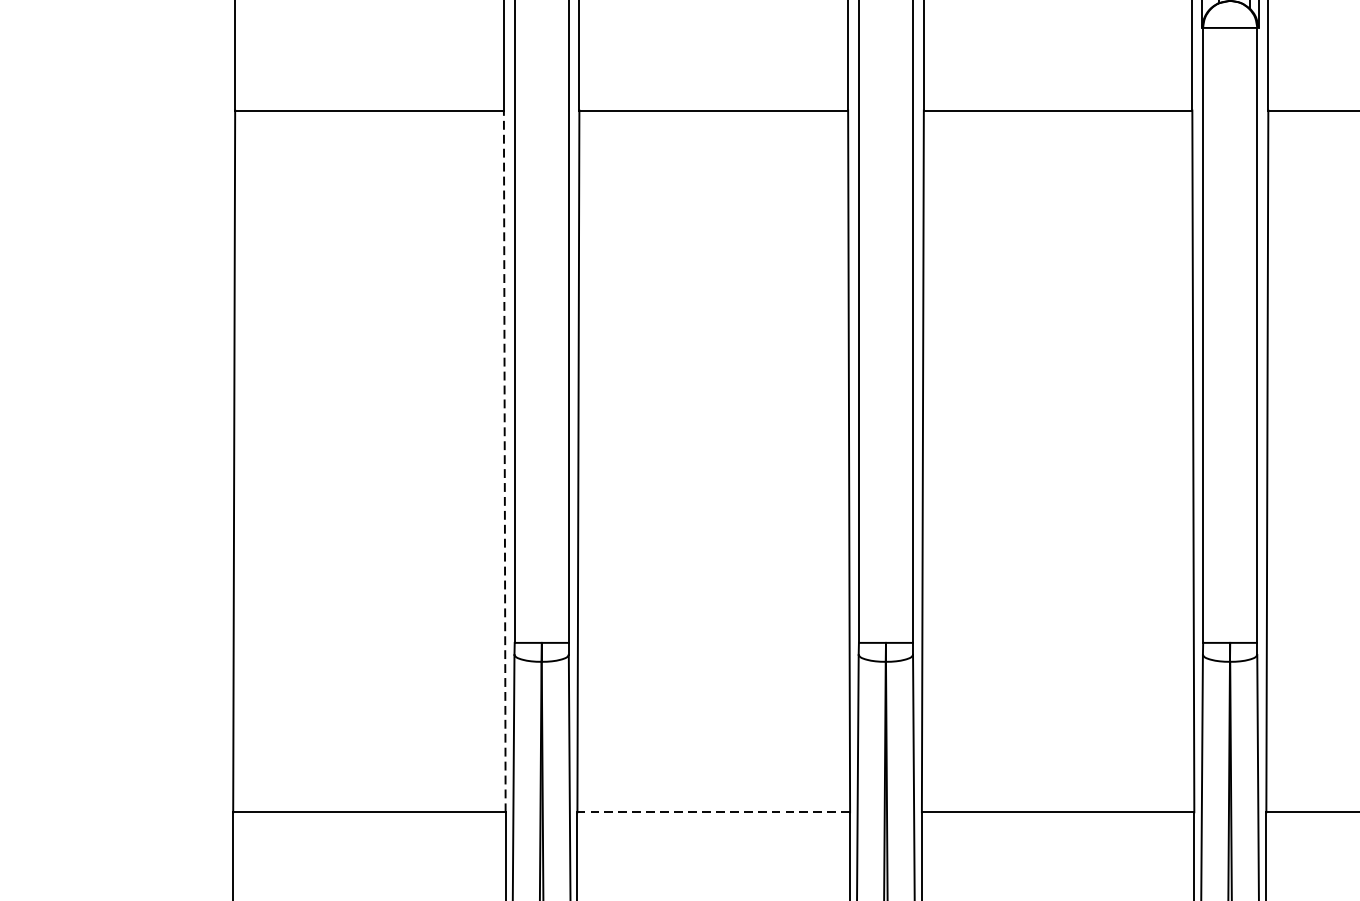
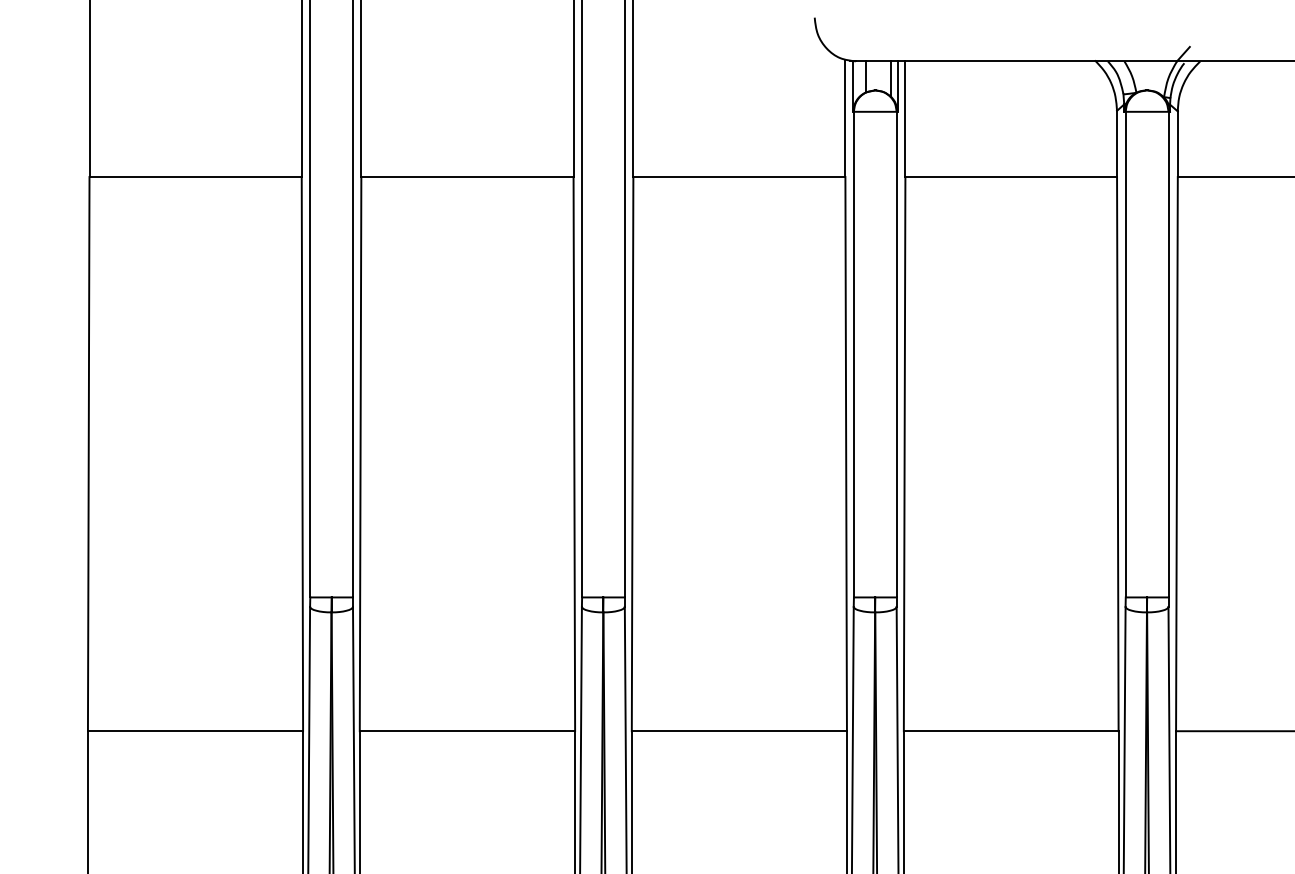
line: (504, 460) -> (302, 453), dashed -> solid
line: (713, 812) -> (467, 731), dashed -> solid

